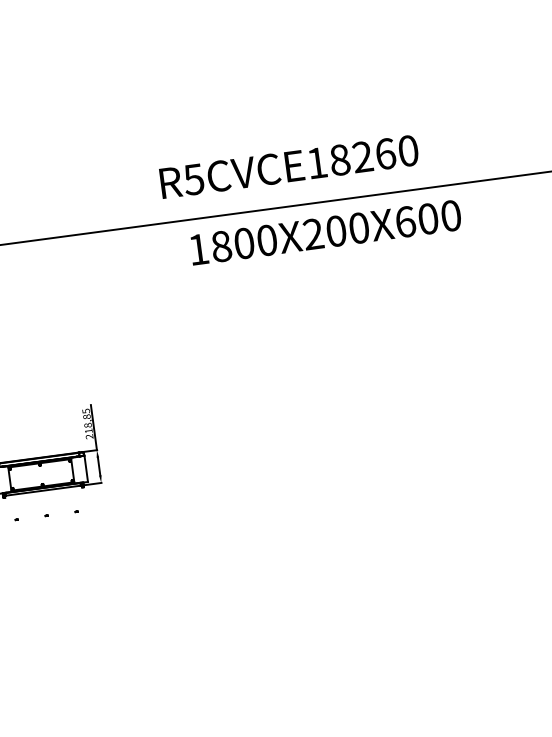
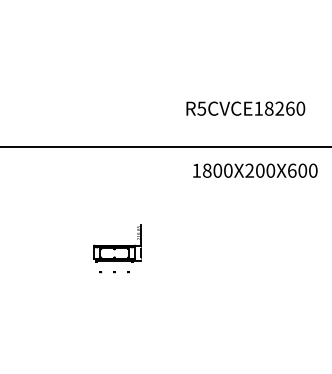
text: (288, 166) -> (245, 108), moved
text: (325, 232) -> (255, 170), moved

